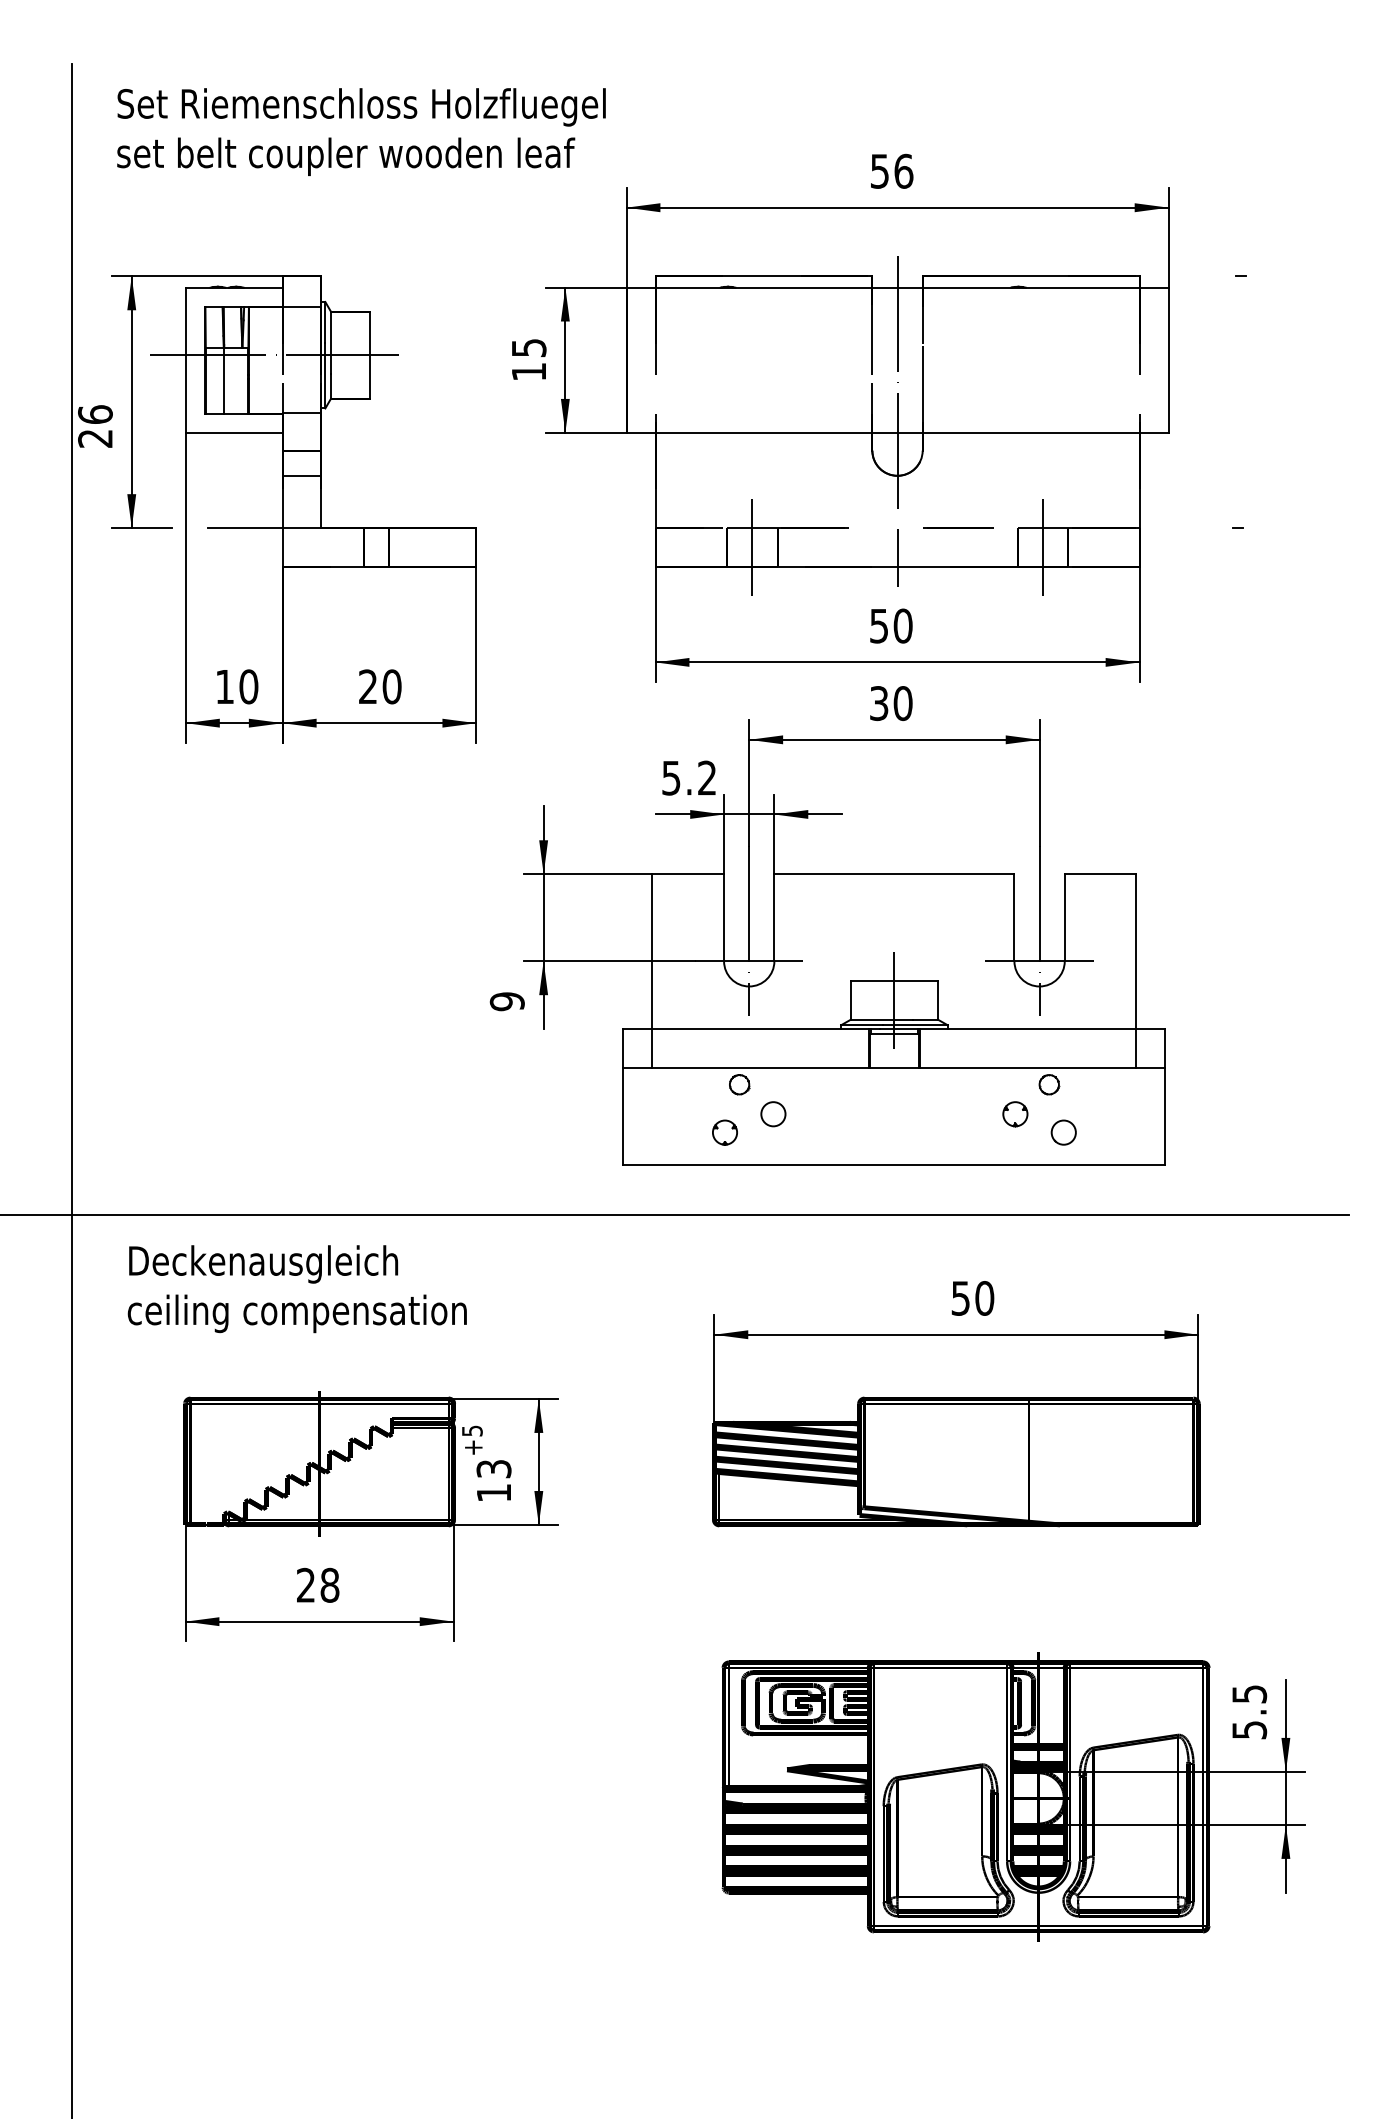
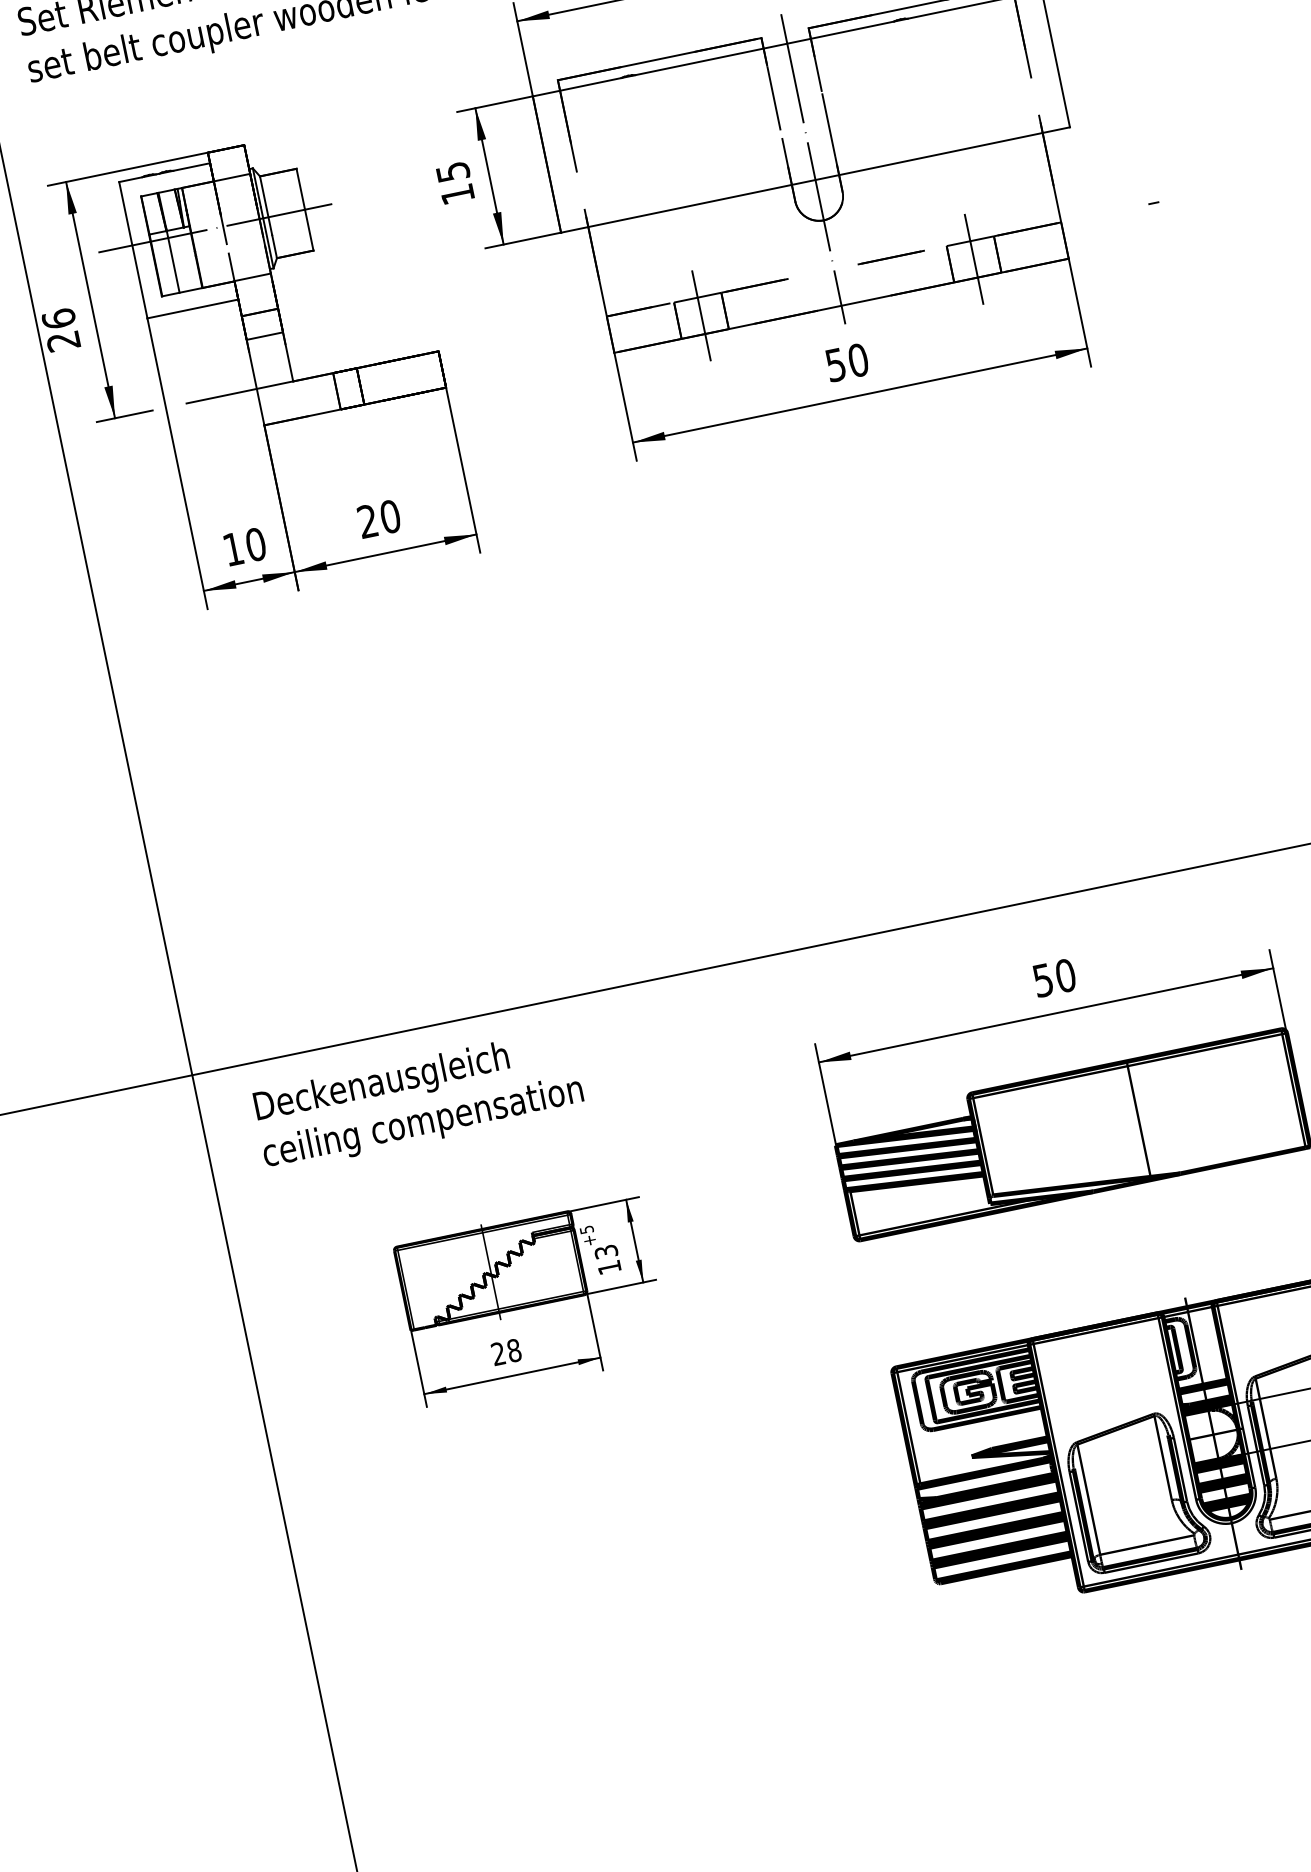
part: (827, 925) -> (845, 656), removed
part: (370, 1516) -> (531, 1299), size x0.7

